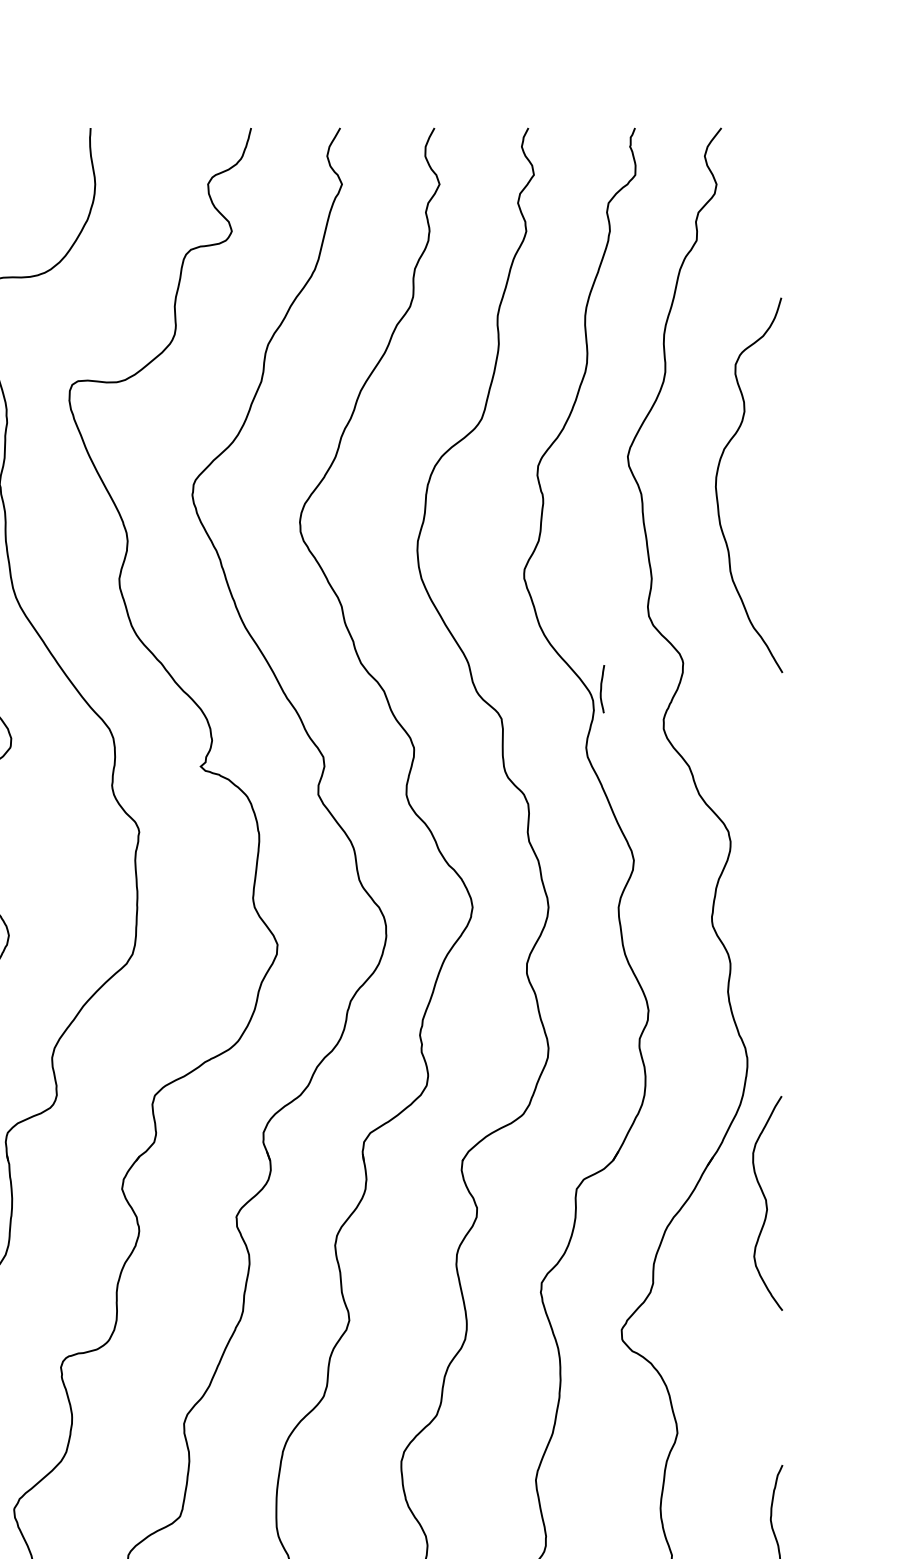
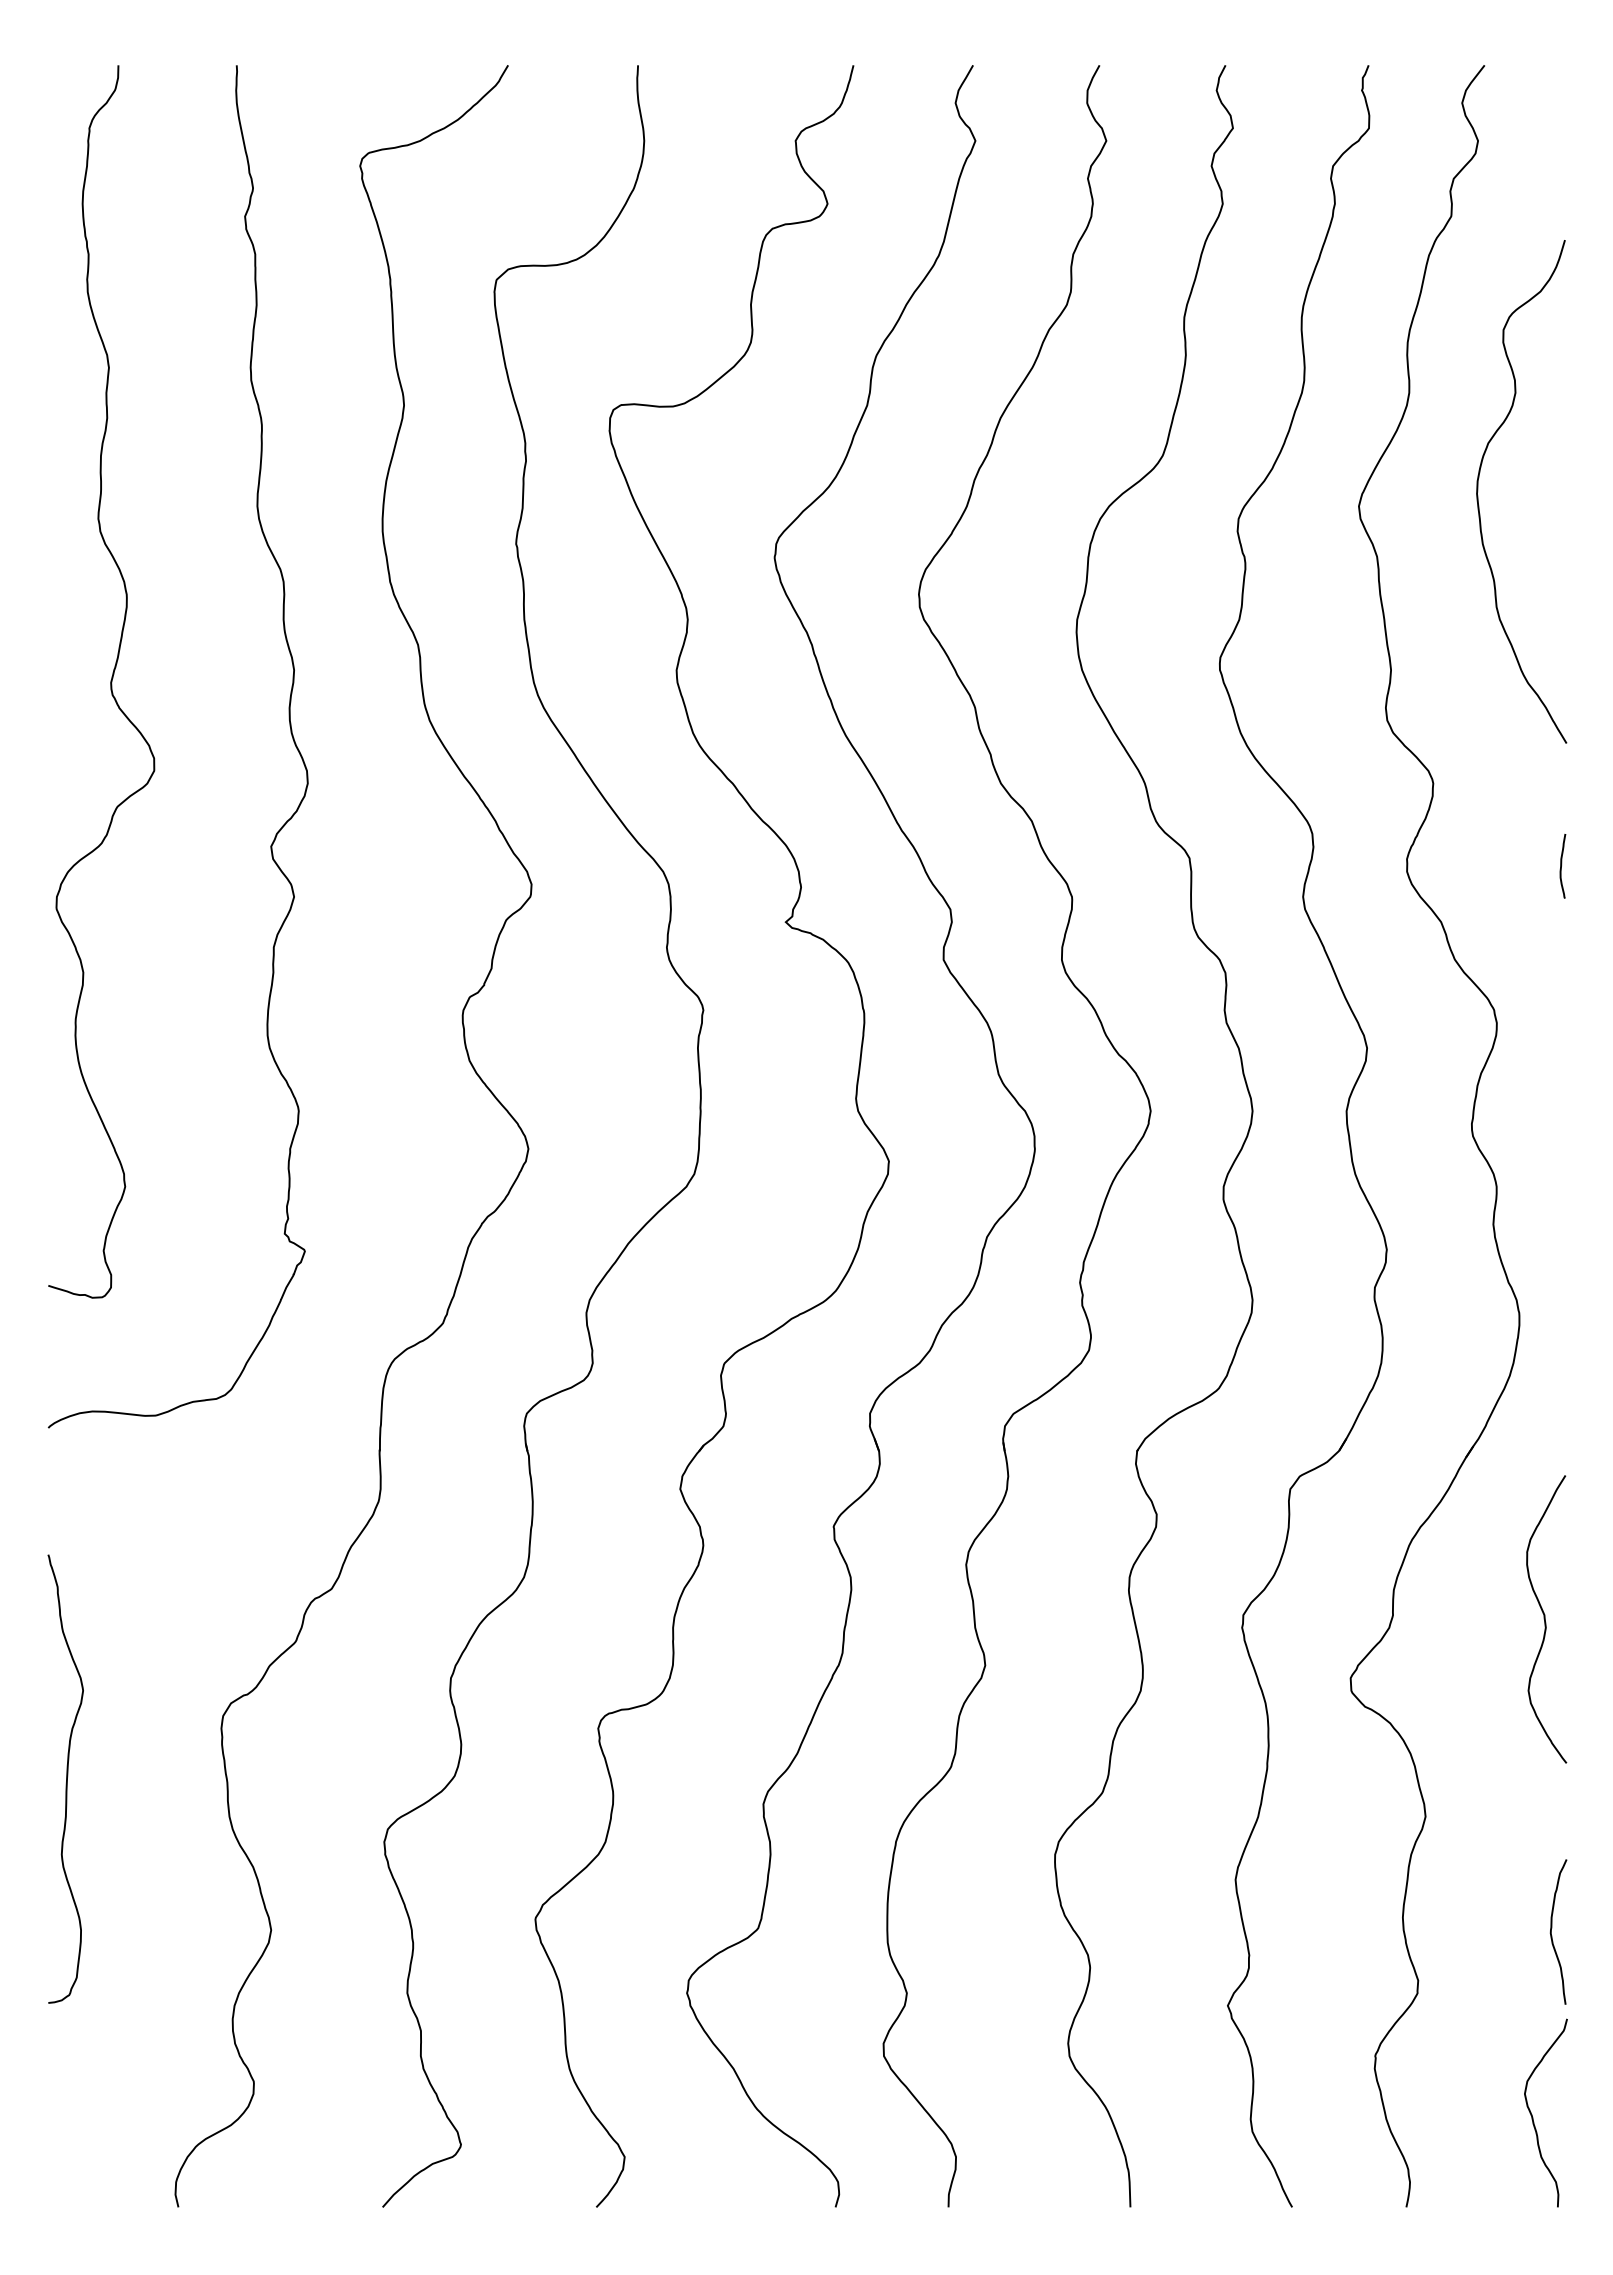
curve: (716, 485) -> (1478, 491), moved
curve: (601, 689) -> (1561, 866), moved
curve: (766, 1203) -> (1545, 1619), moved

